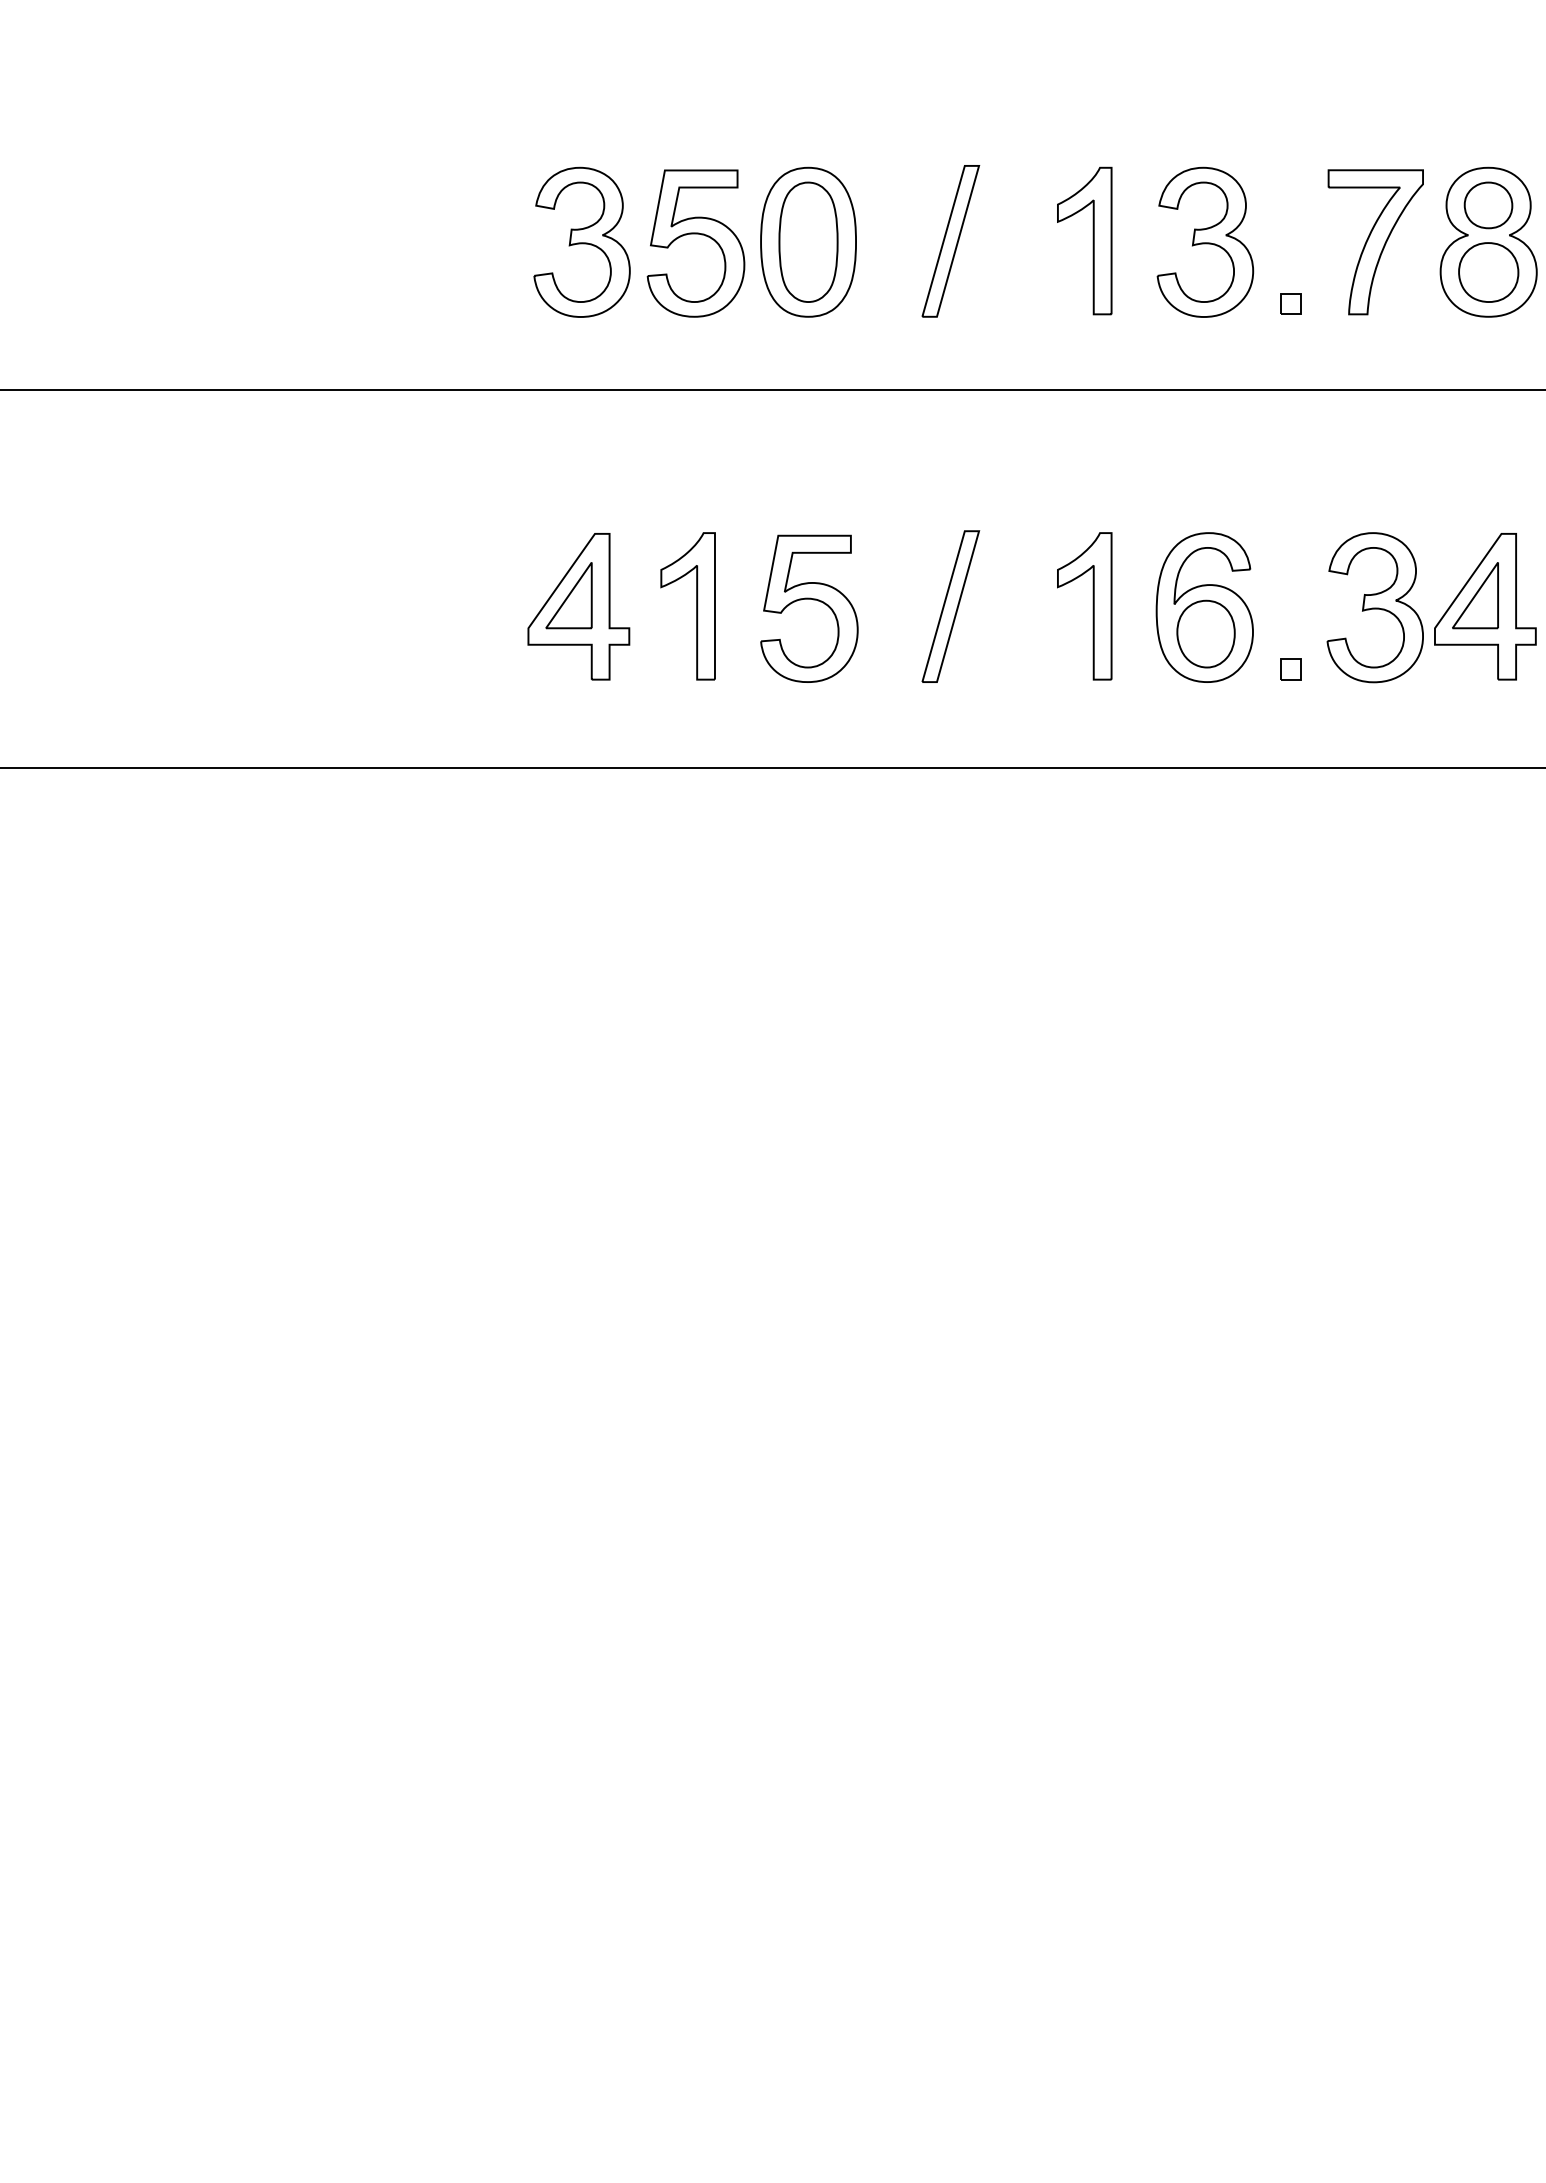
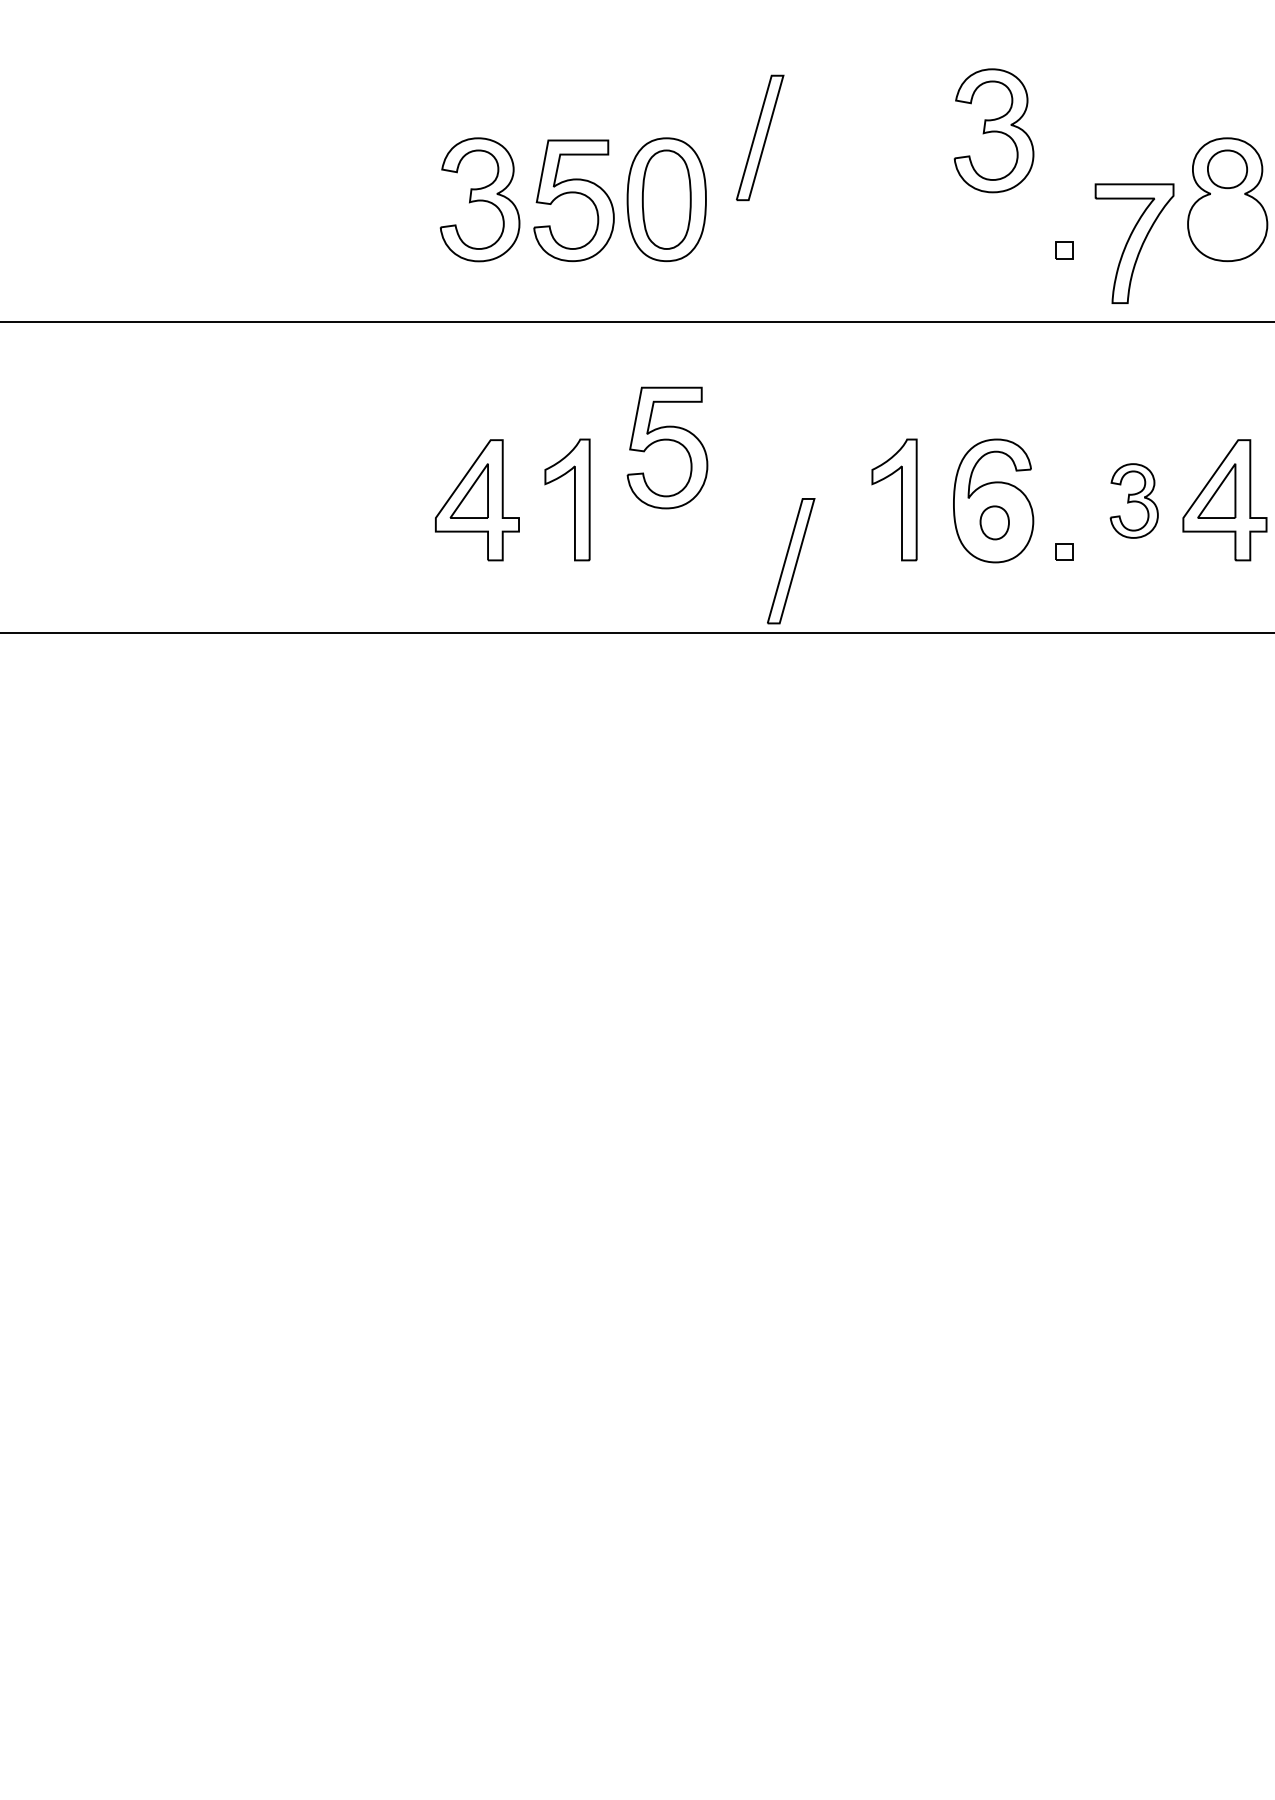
part: (951, 240) -> (760, 137), moved
part: (1093, 240) -> (901, 198), removed
part: (1204, 242) -> (993, 130), moved
part: (1375, 242) -> (1134, 243), moved
part: (1488, 272) -> (1227, 224), removed
part: (809, 599) -> (667, 440), moved
part: (951, 607) -> (791, 561), moved
part: (1375, 607) -> (1134, 500), size x0.6
part: (1205, 633) -> (994, 522), size x0.6

